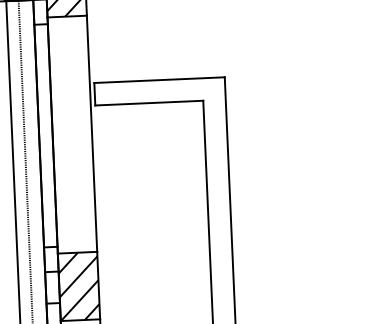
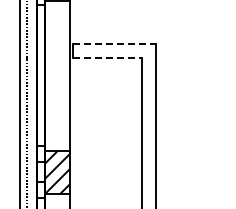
line: (161, 79) -> (115, 43), solid -> dashed
line: (149, 102) -> (107, 57), solid -> dashed

